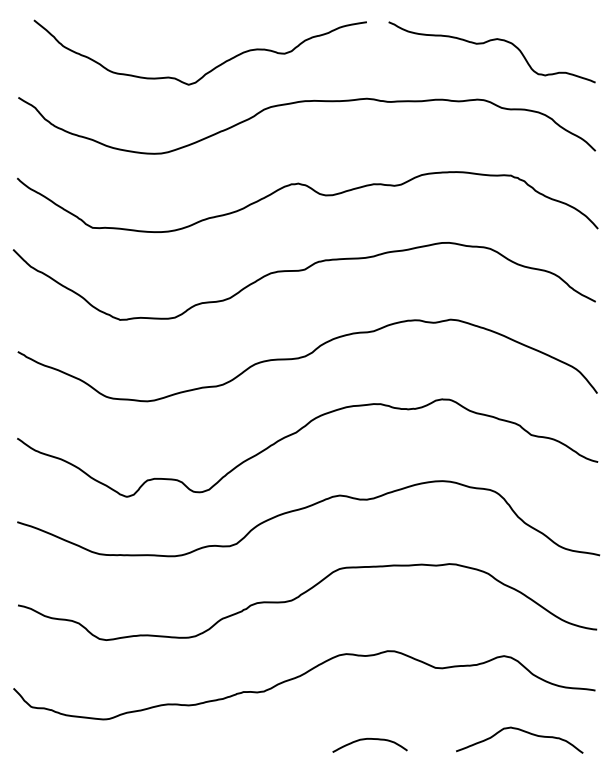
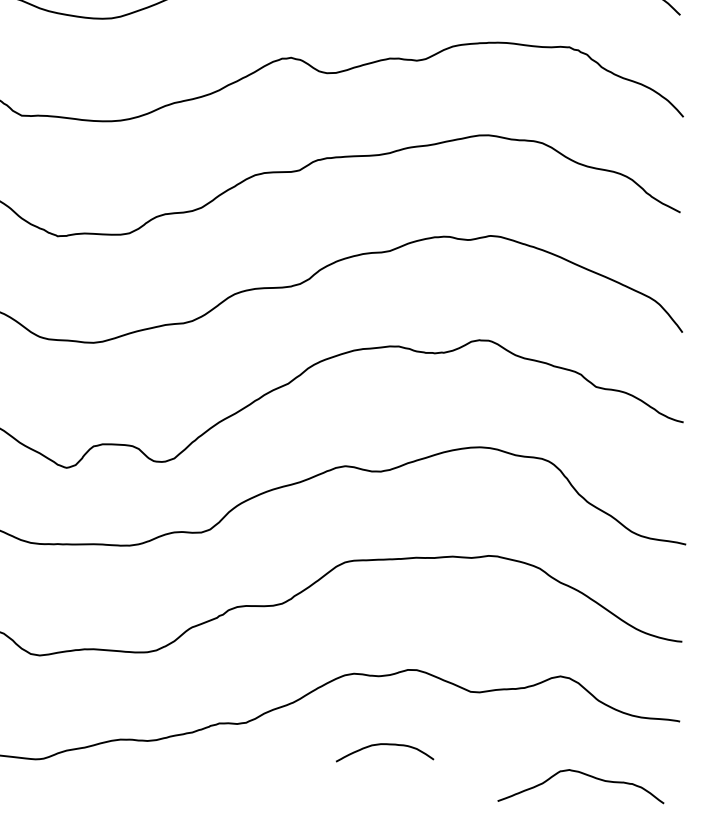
curve: (369, 739) -> (384, 745), moved

